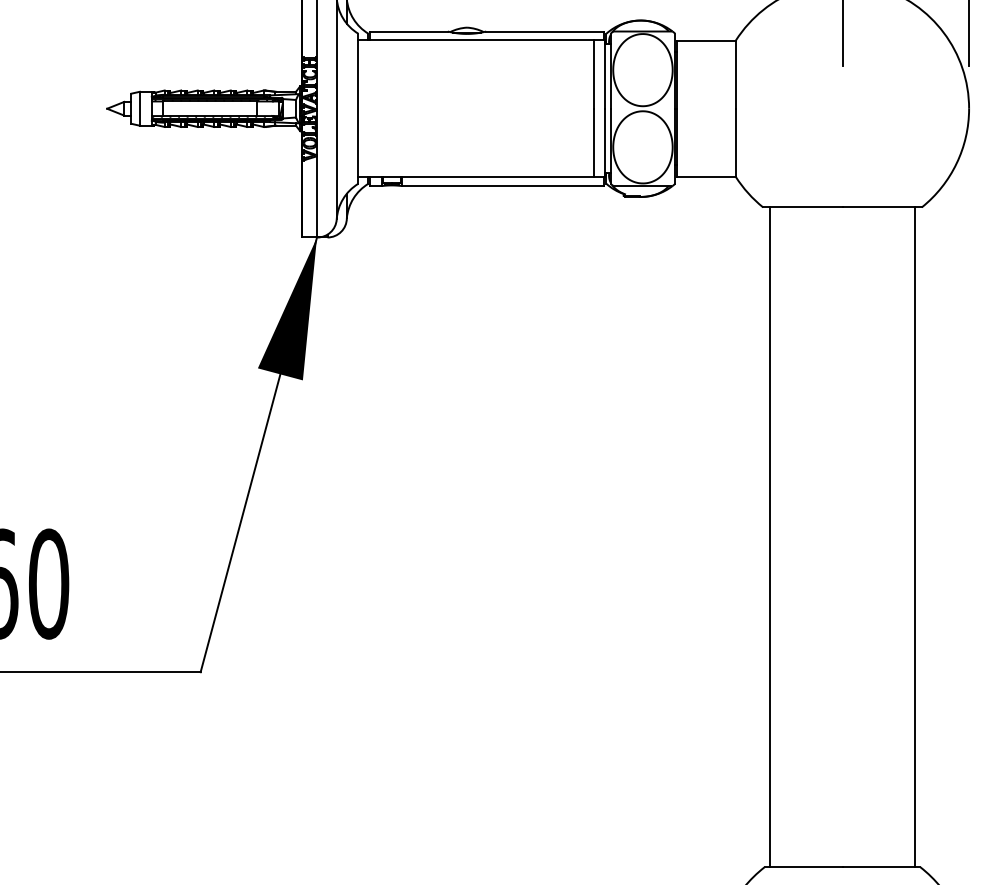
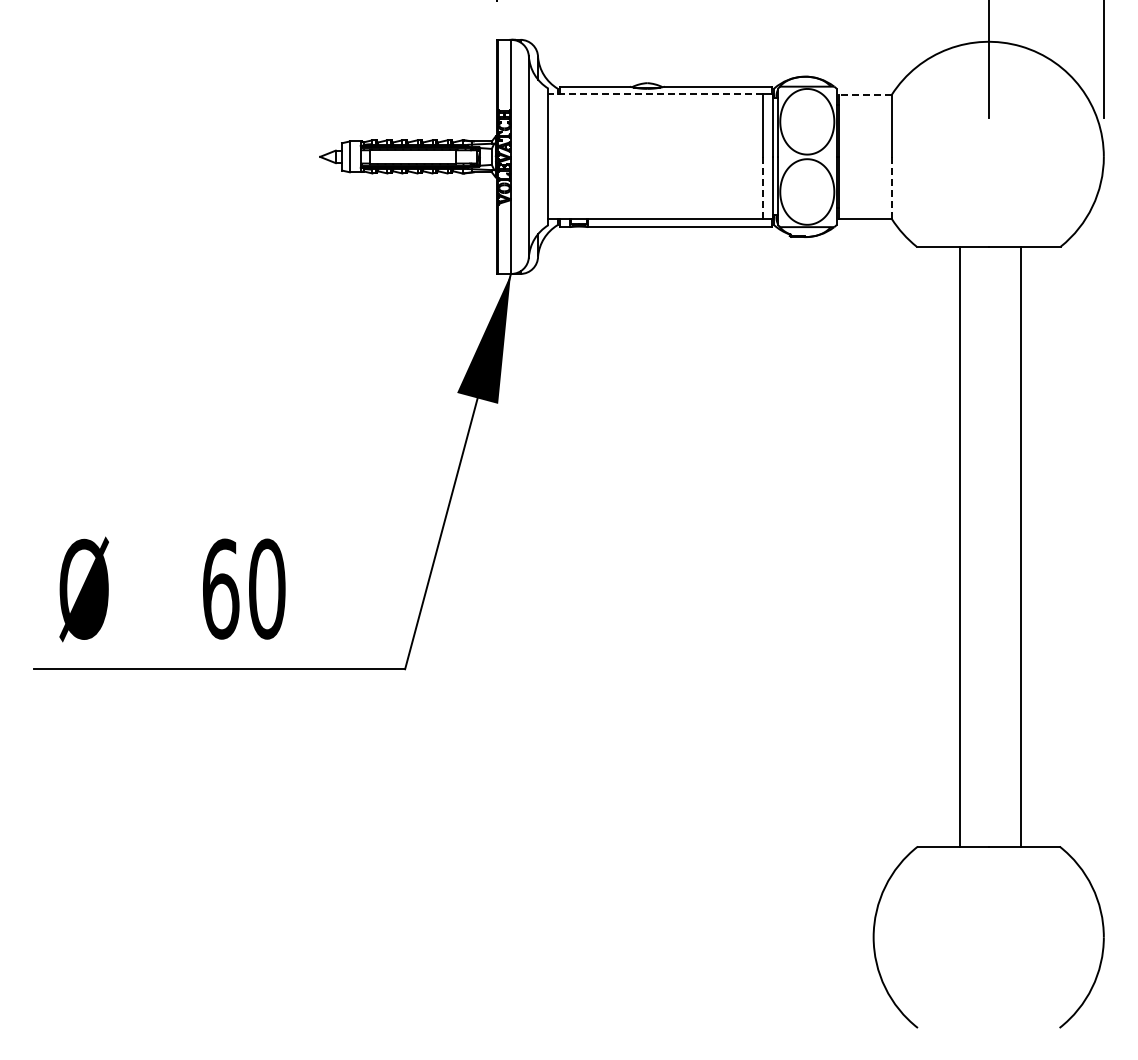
line: (476, 40) -> (655, 94), solid -> dashed
line: (706, 40) -> (865, 94), solid -> dashed
line: (594, 142) -> (763, 187), solid -> dashed
line: (735, 142) -> (891, 187), solid -> dashed
line: (769, 537) -> (960, 546), moved
line: (915, 537) -> (1021, 546), moved

